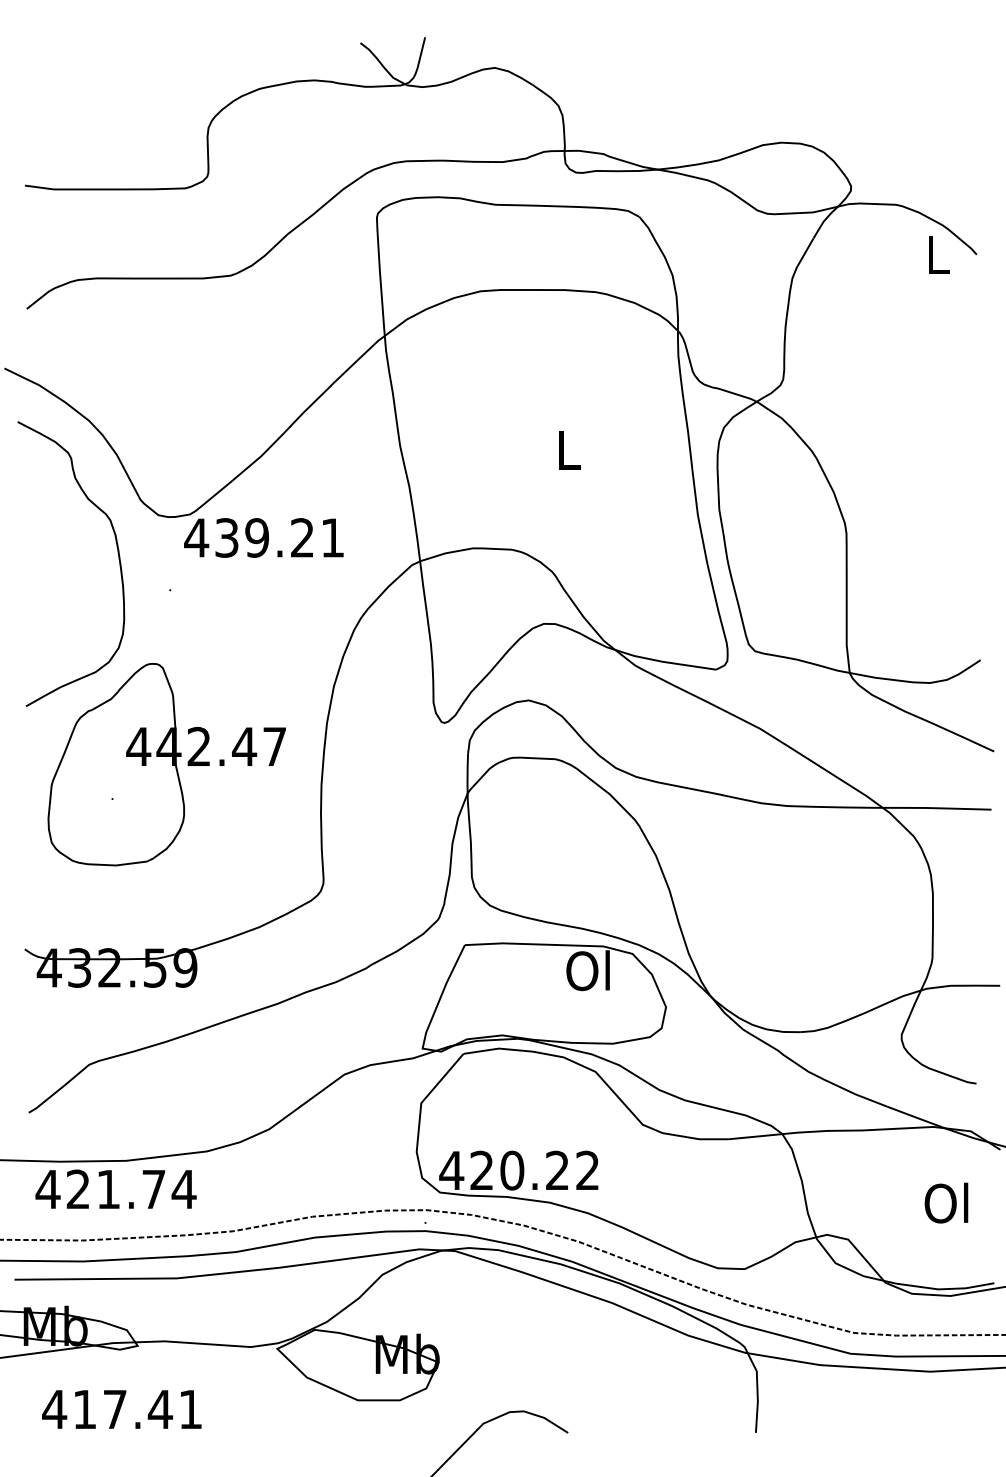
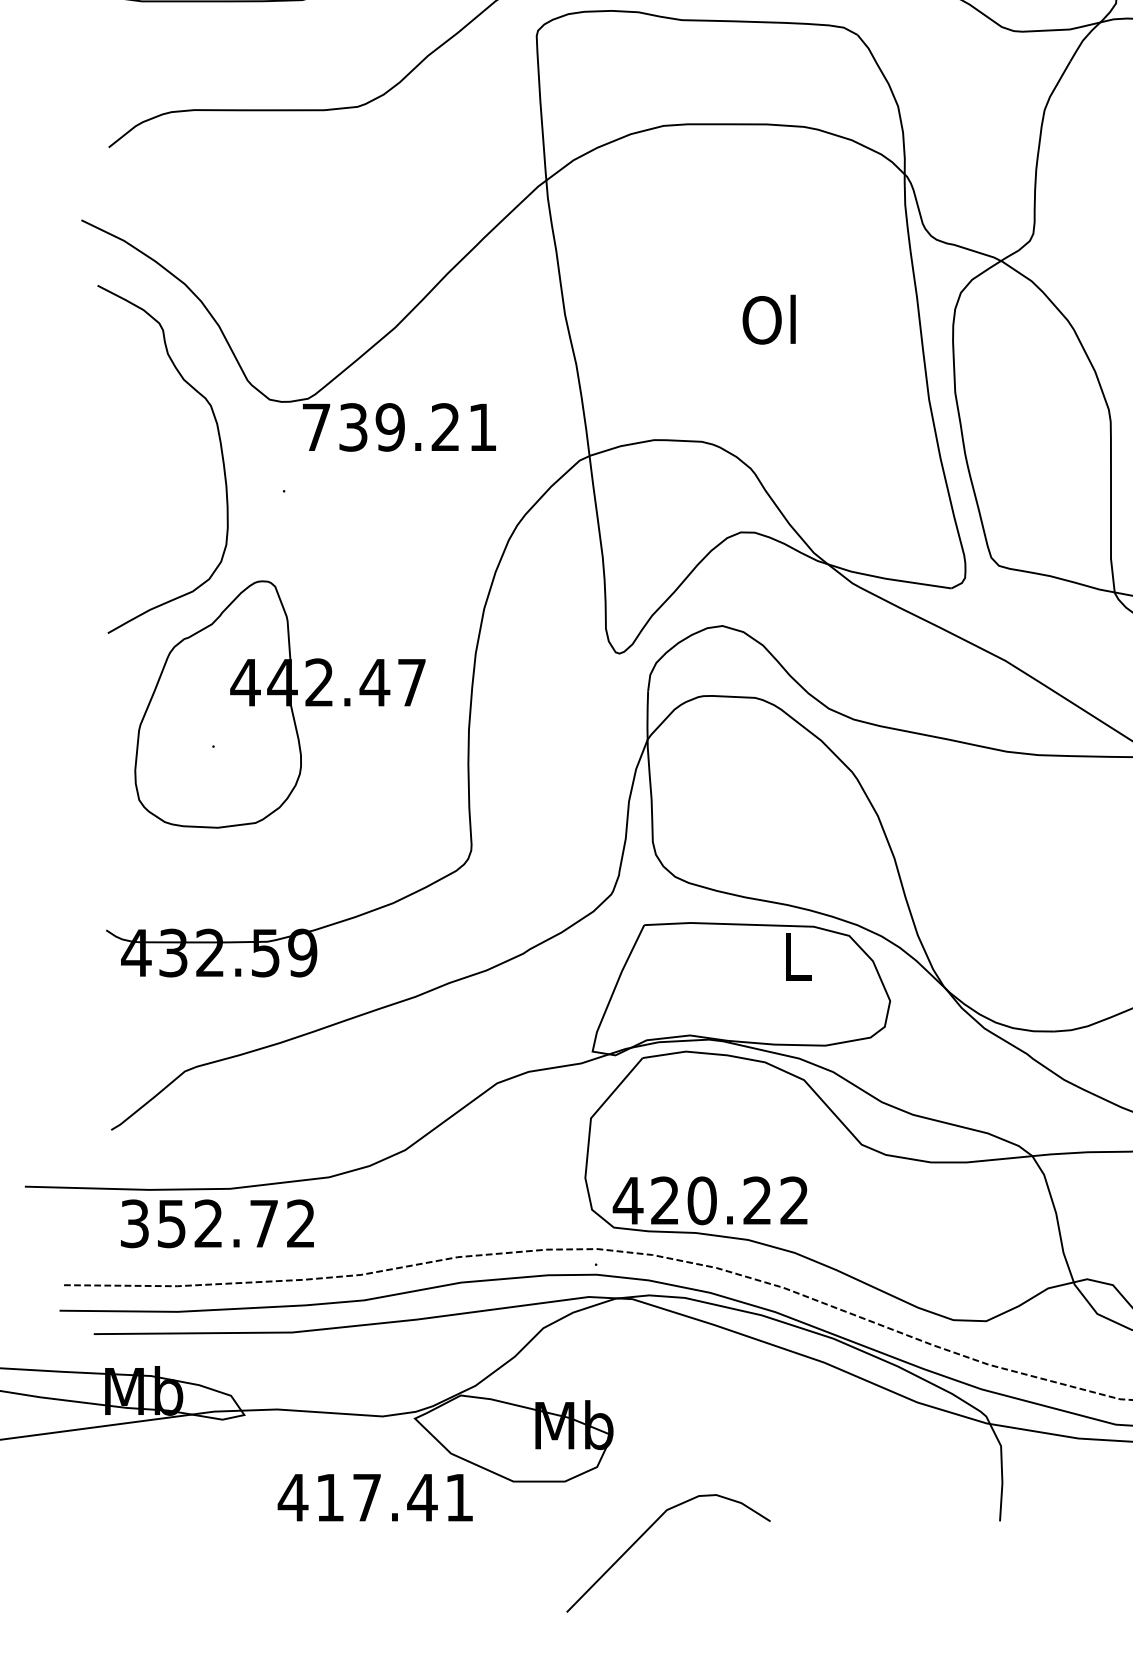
text: (566, 449) -> (768, 319), L -> Ol
text: (196, 537) -> (316, 426), 439.21 -> 739.21
text: (587, 970) -> (794, 956), Ol -> L
text: (115, 1189) -> (217, 1223), 421.74 -> 352.72
text: (121, 1409) -> (374, 1497), moved

